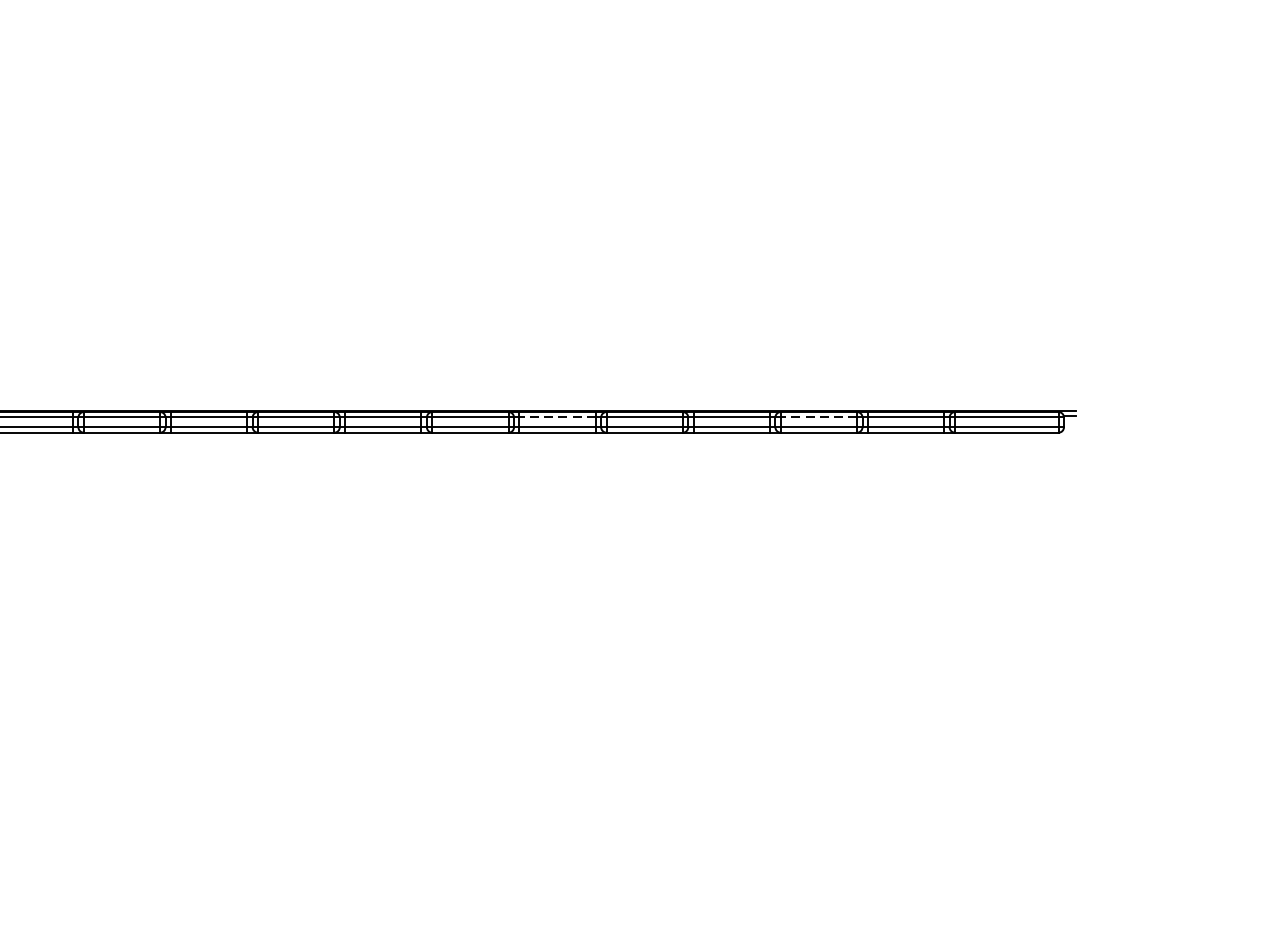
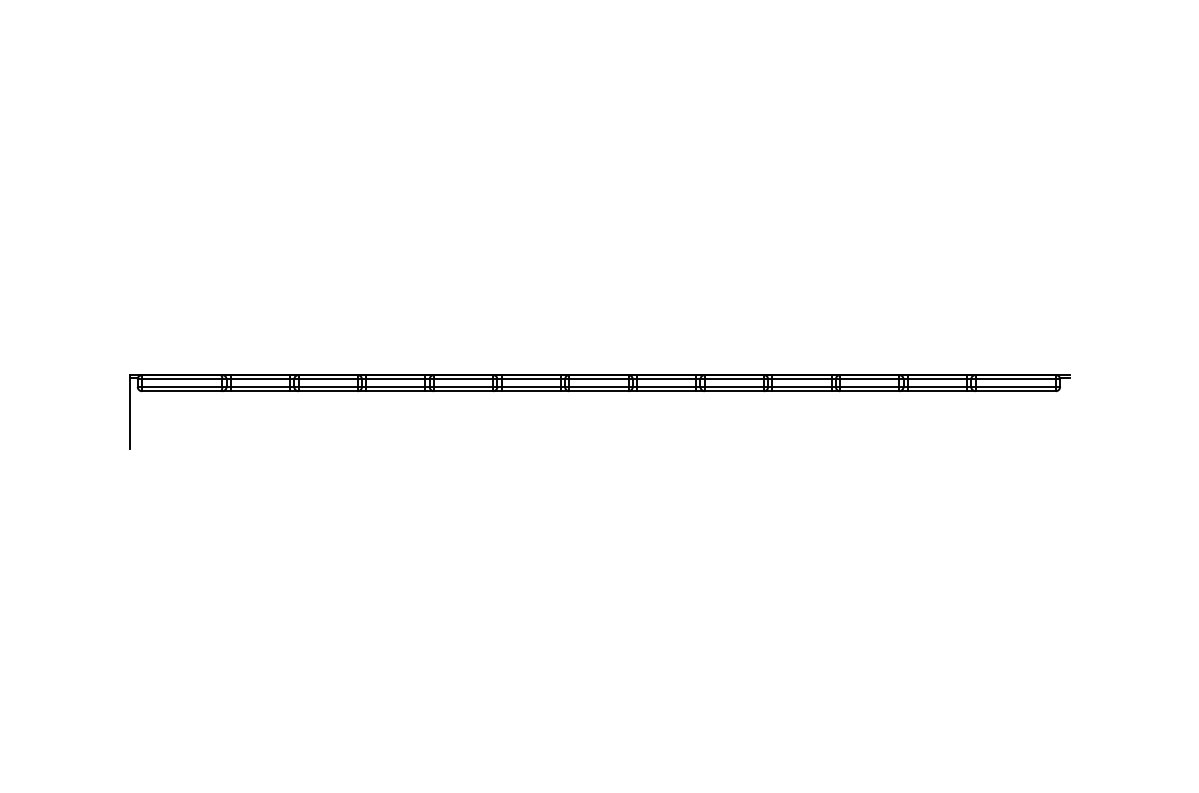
line: (557, 417) -> (666, 379), dashed -> solid
line: (818, 417) -> (869, 379), dashed -> solid

